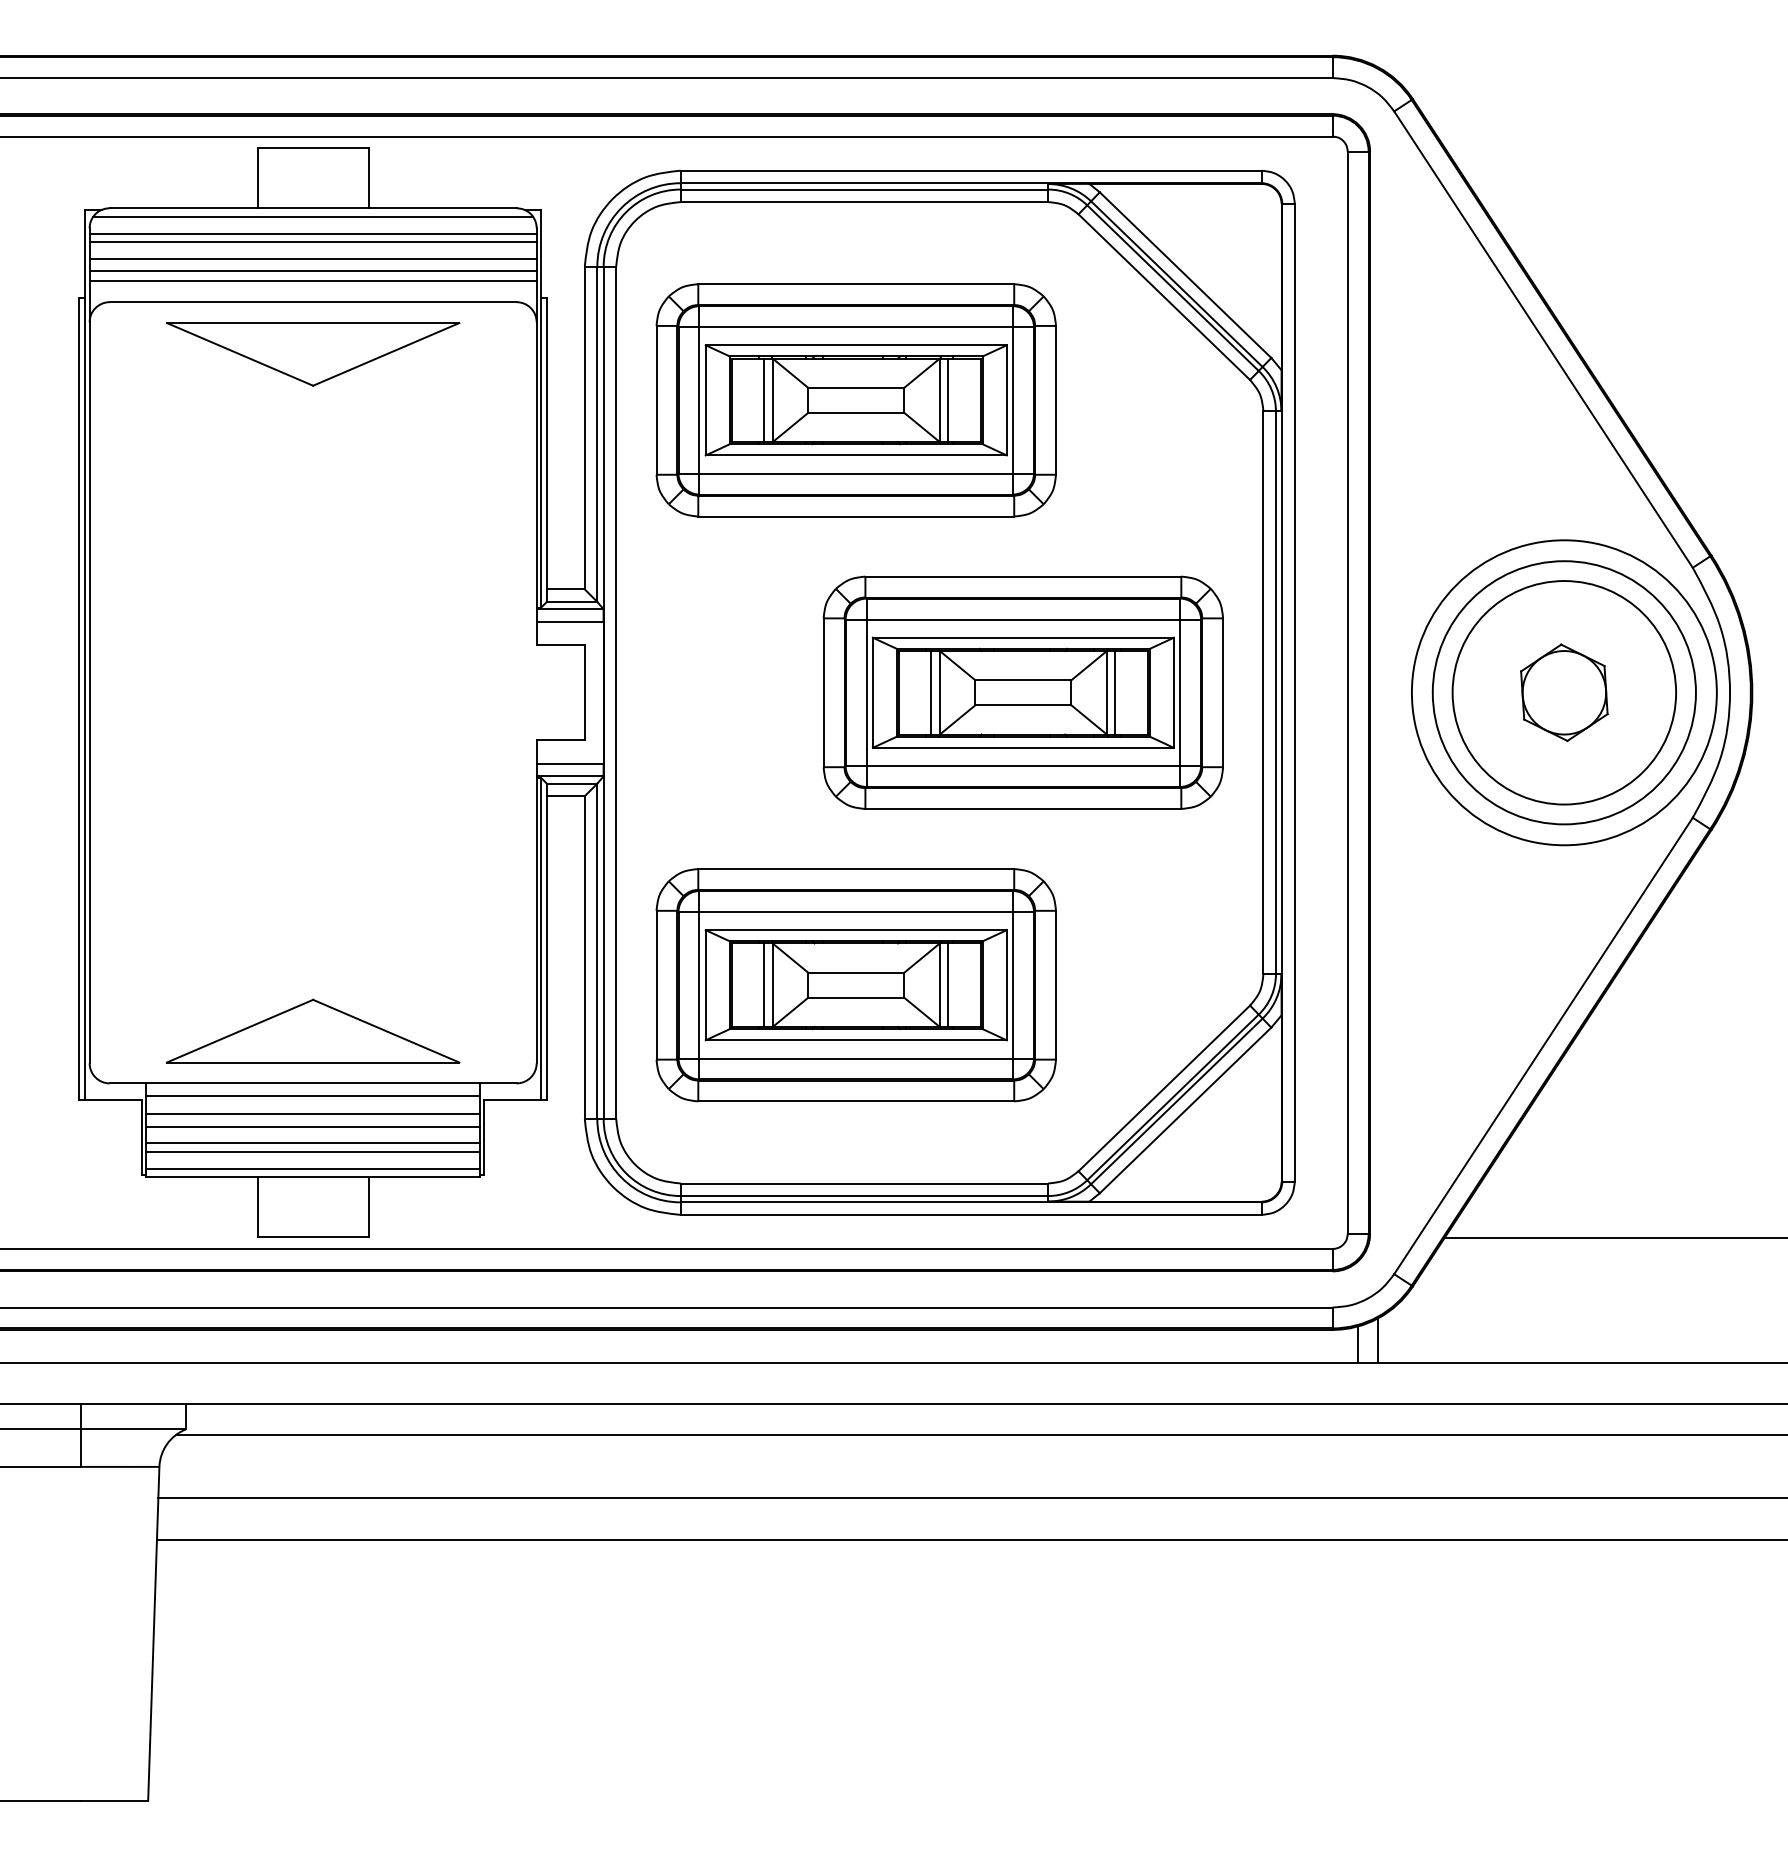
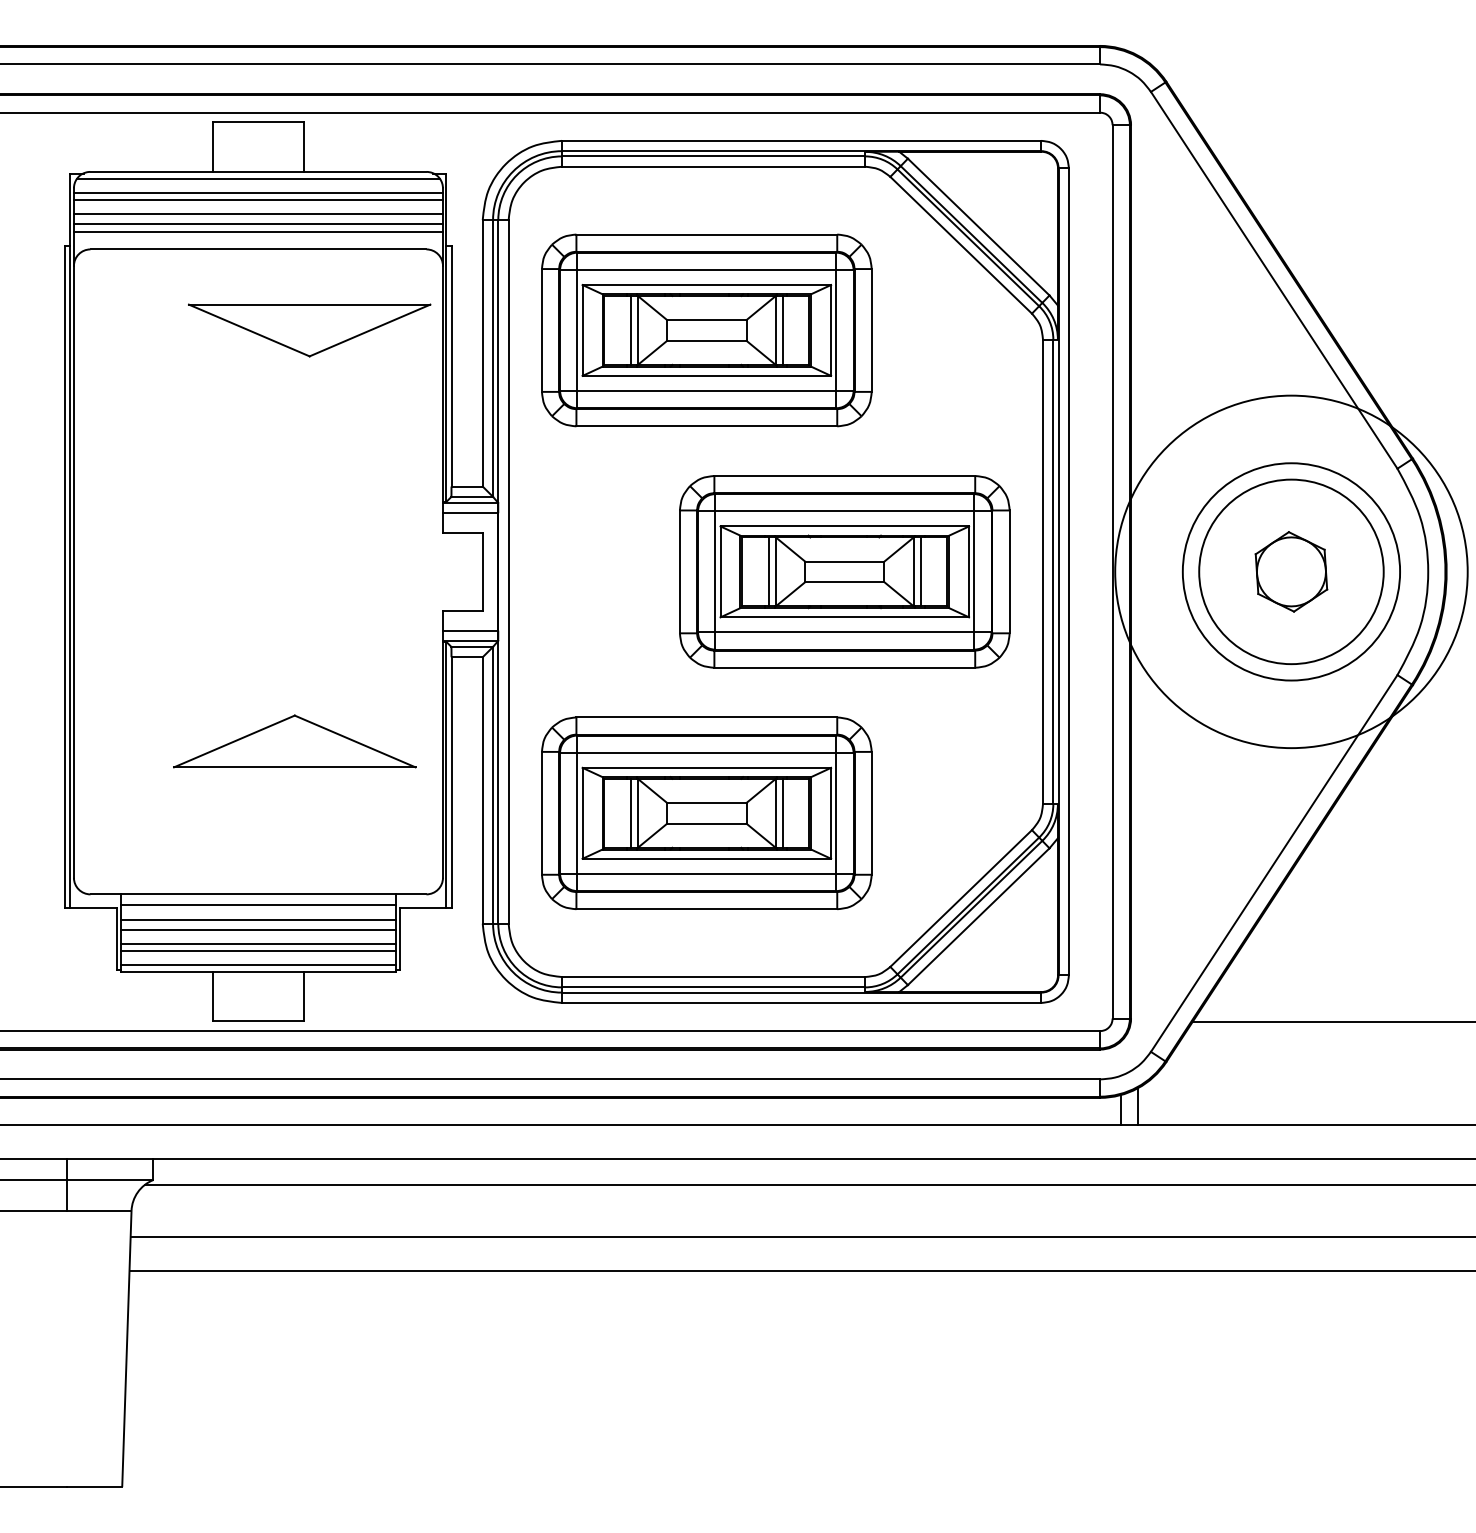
part: (312, 354) -> (309, 330), moved
circle: (1563, 692) -> (1290, 571), size x1.4
part: (313, 1030) -> (295, 740), moved

